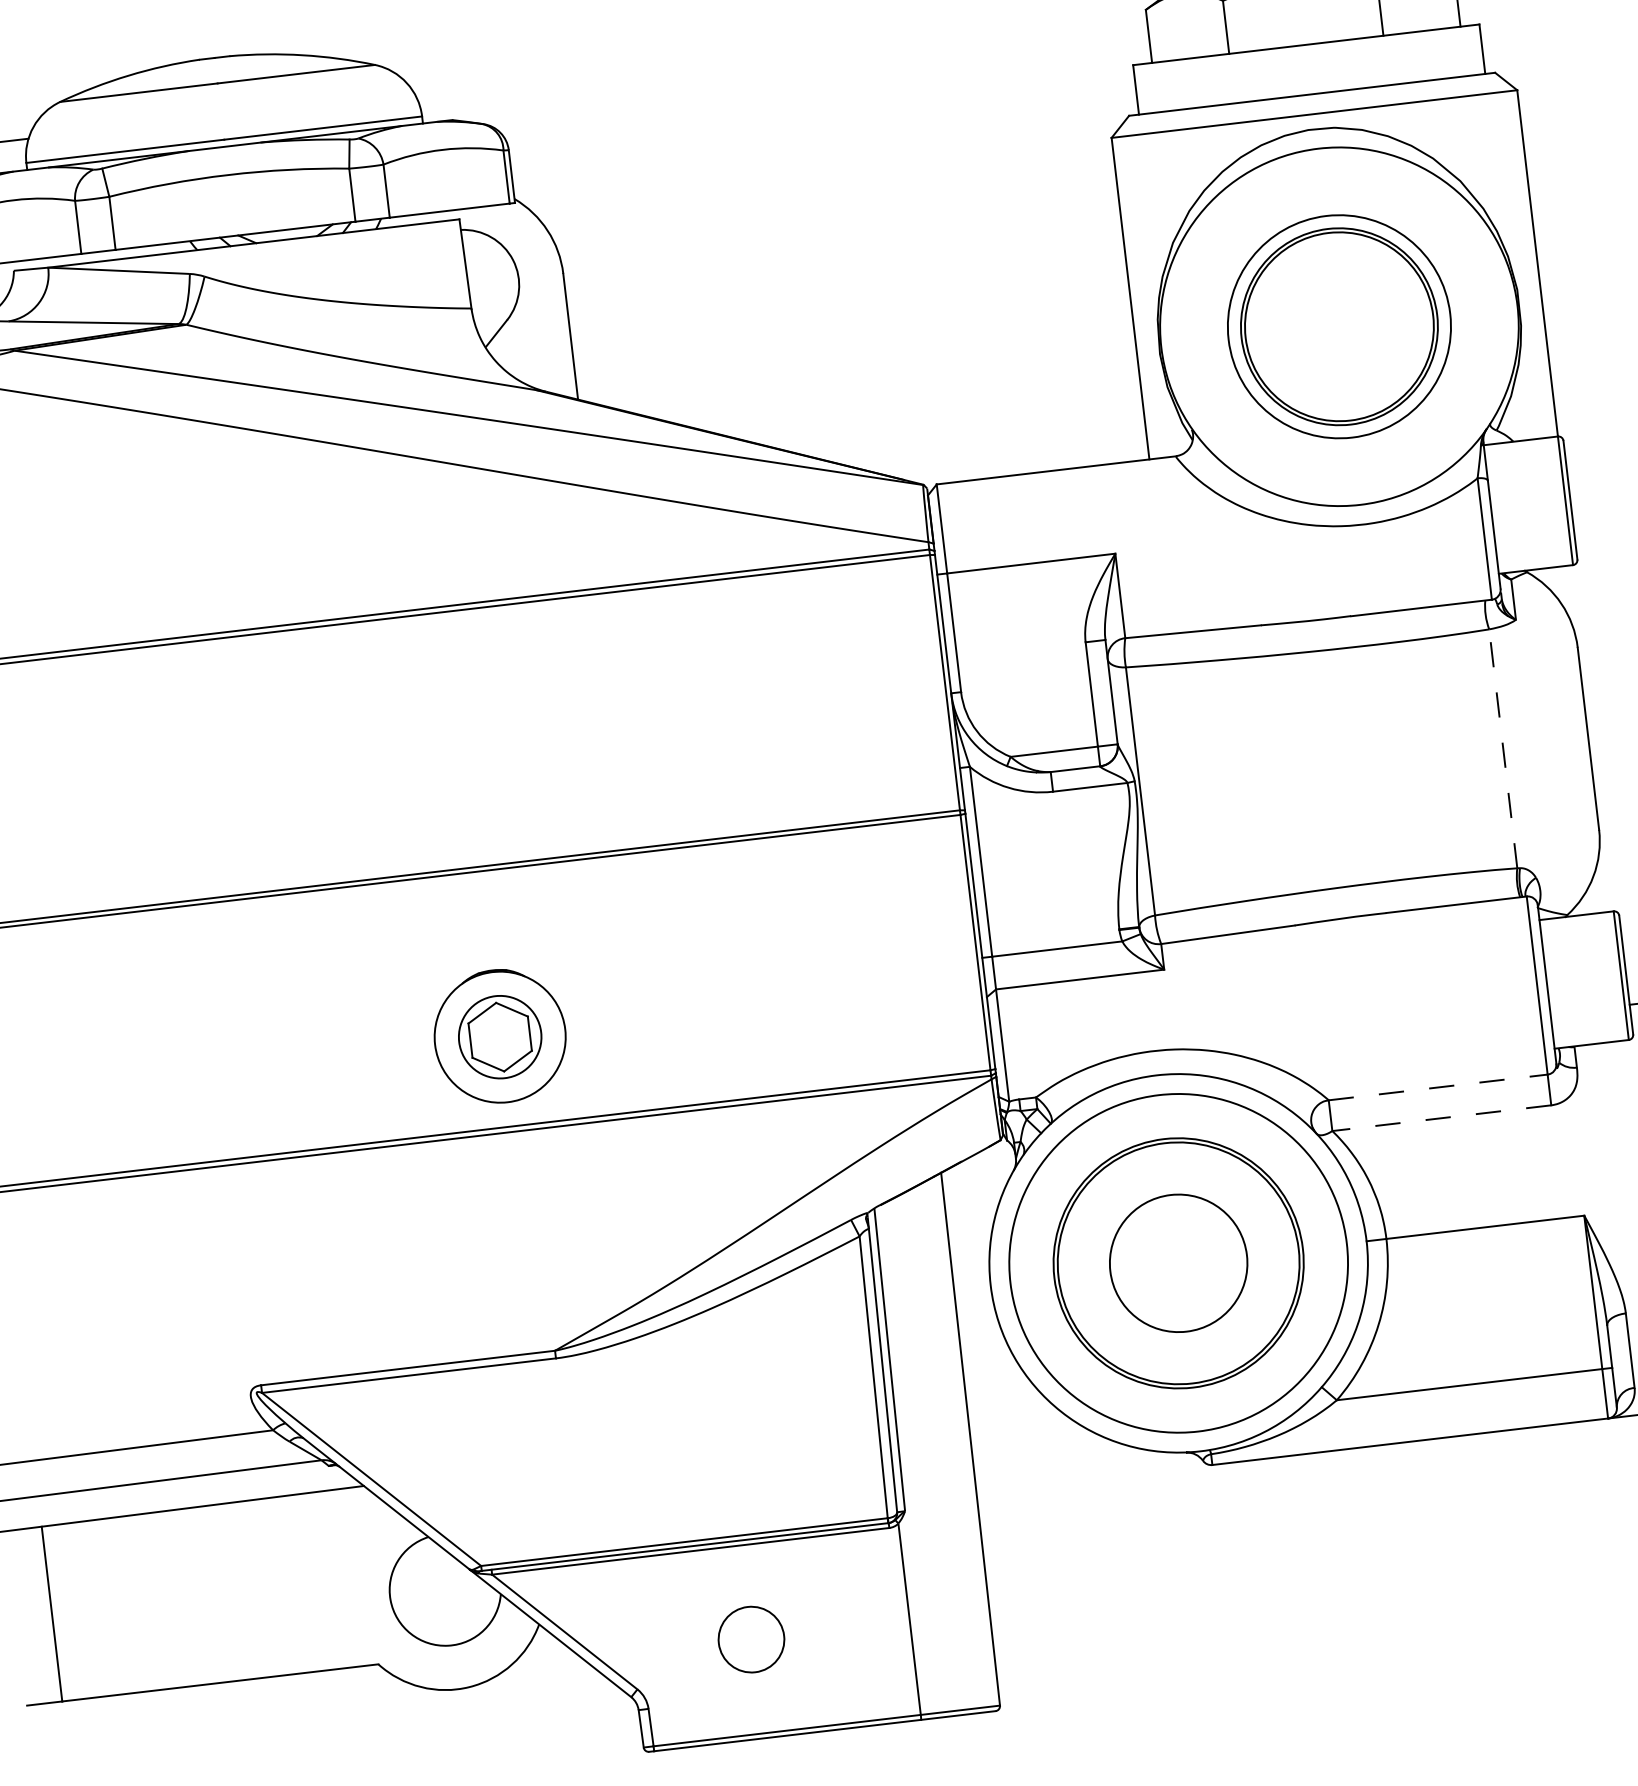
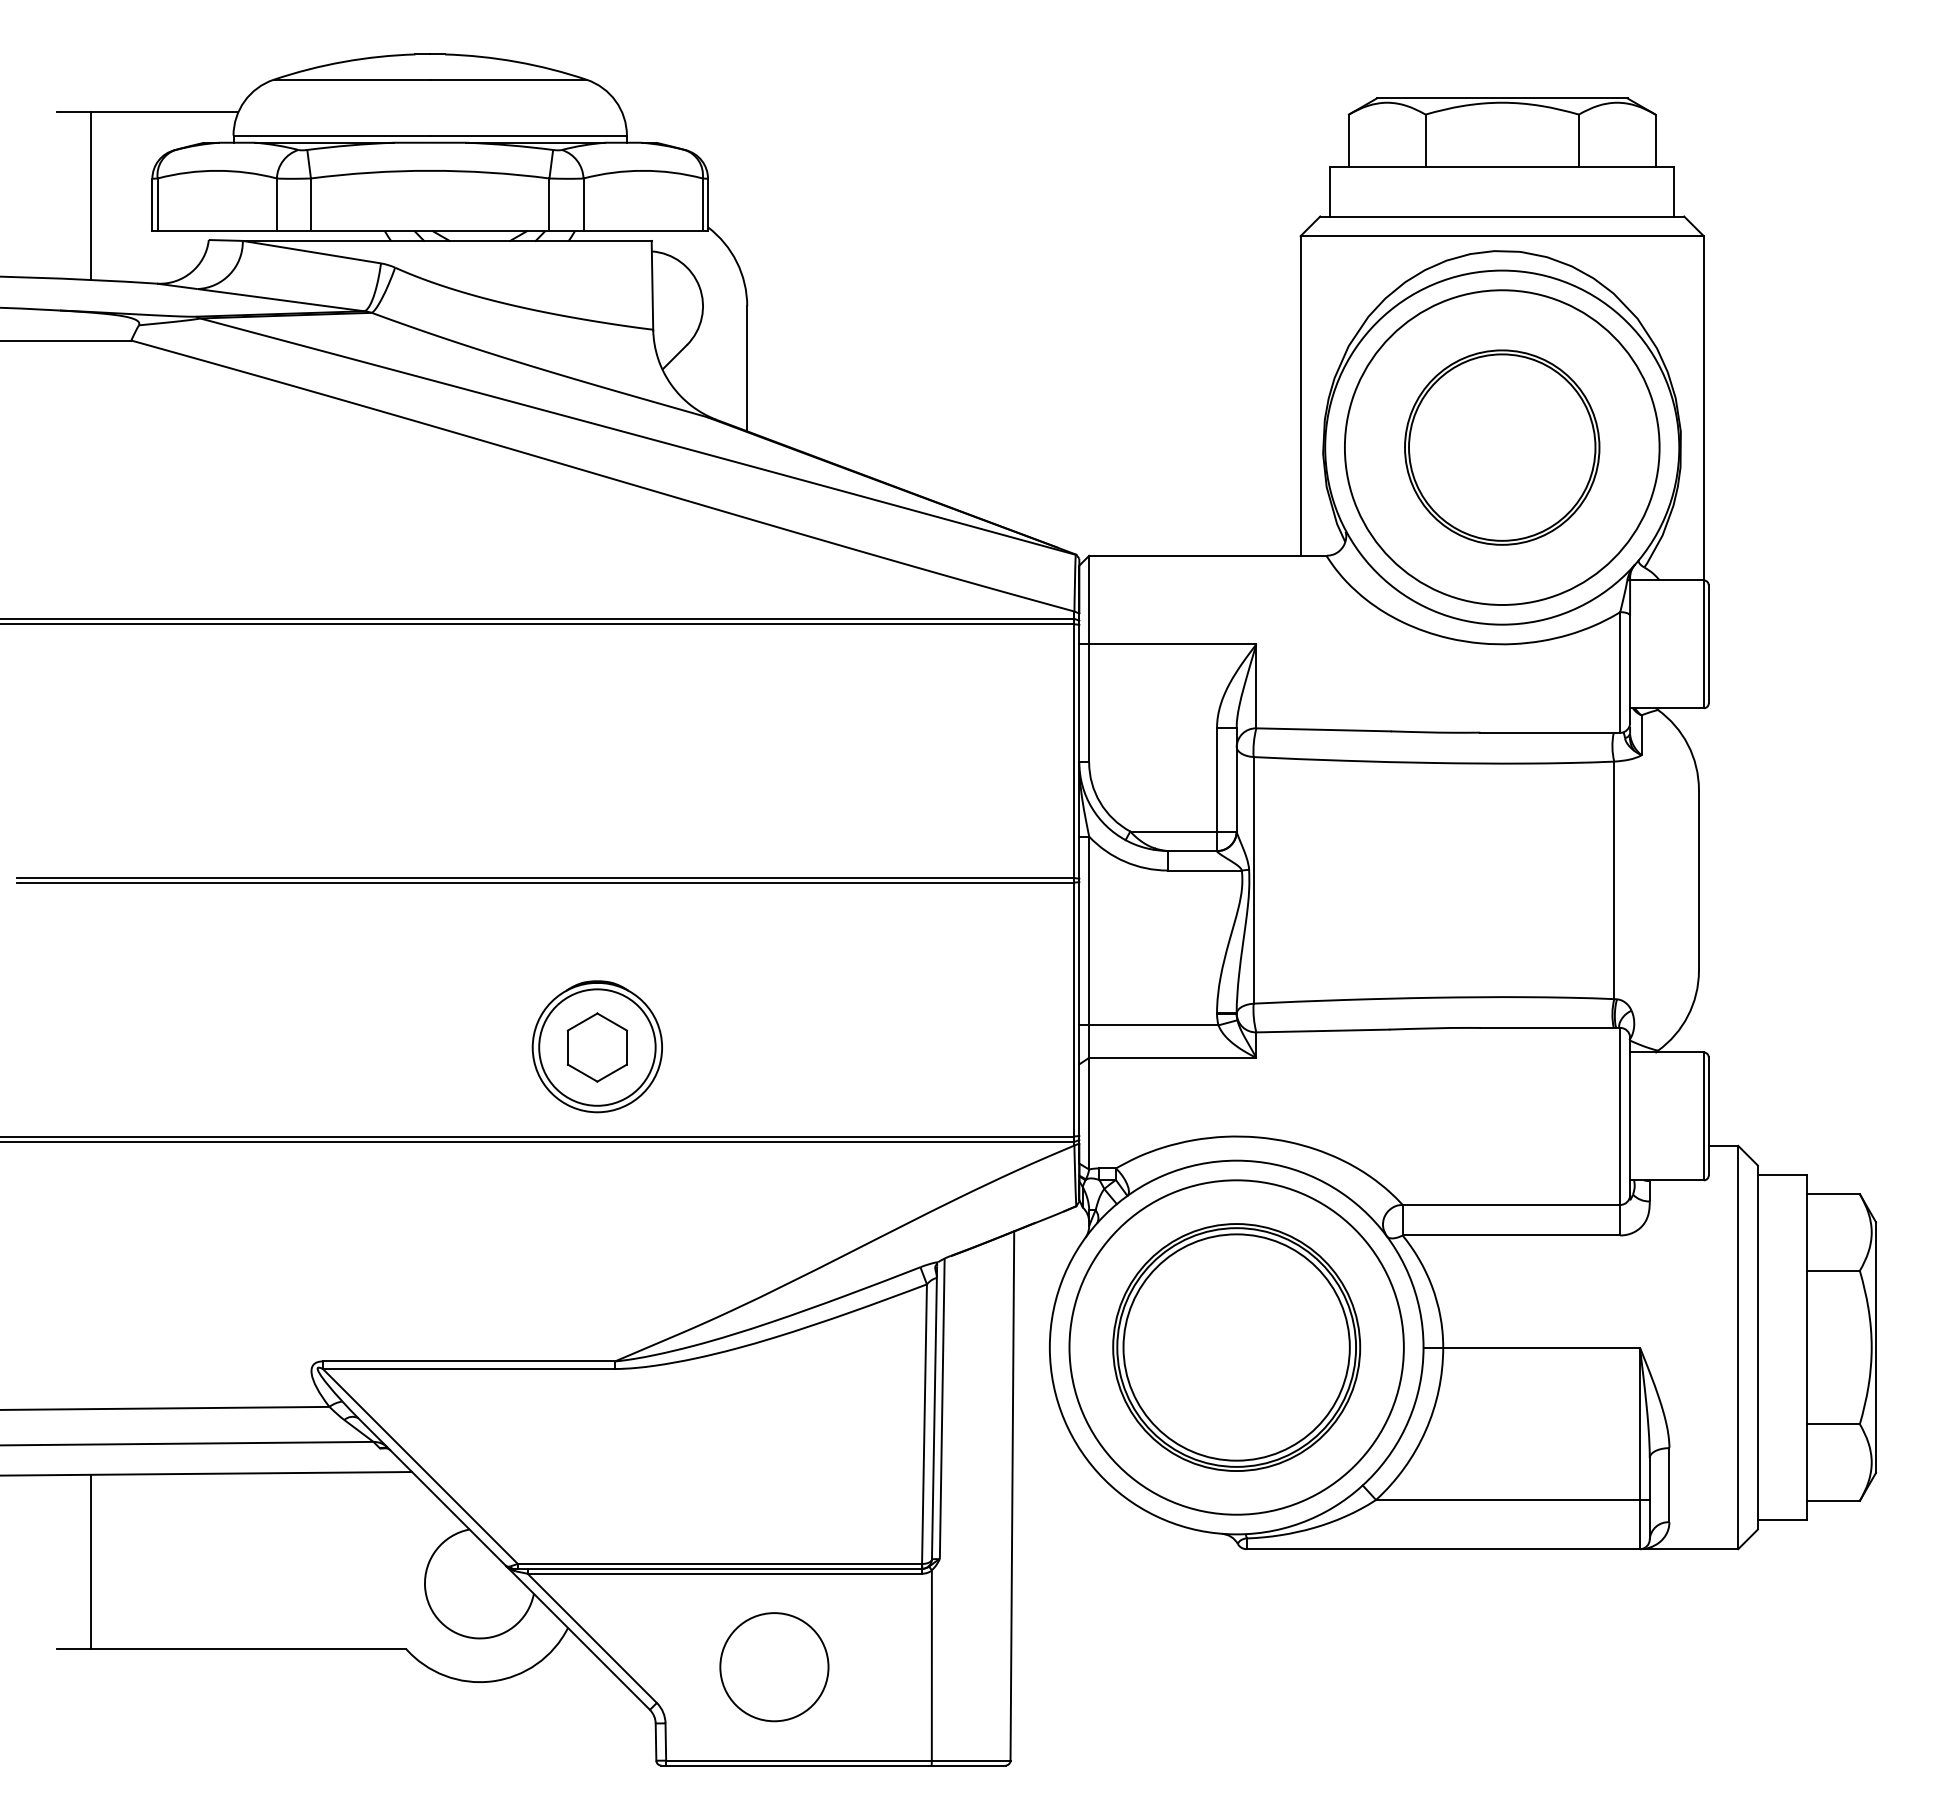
circle: (1338, 326) -> (1501, 447), size x1.43
line: (1503, 748) -> (1614, 880), dashed -> solid
circle: (500, 1037) -> (597, 1047), size x1.43
line: (1438, 1087) -> (1511, 1204), dashed -> solid
line: (1441, 1118) -> (1511, 1235), dashed -> solid
circle: (1178, 1263) -> (1236, 1347), size x1.67
circle: (751, 1639) -> (774, 1667), size x1.67

